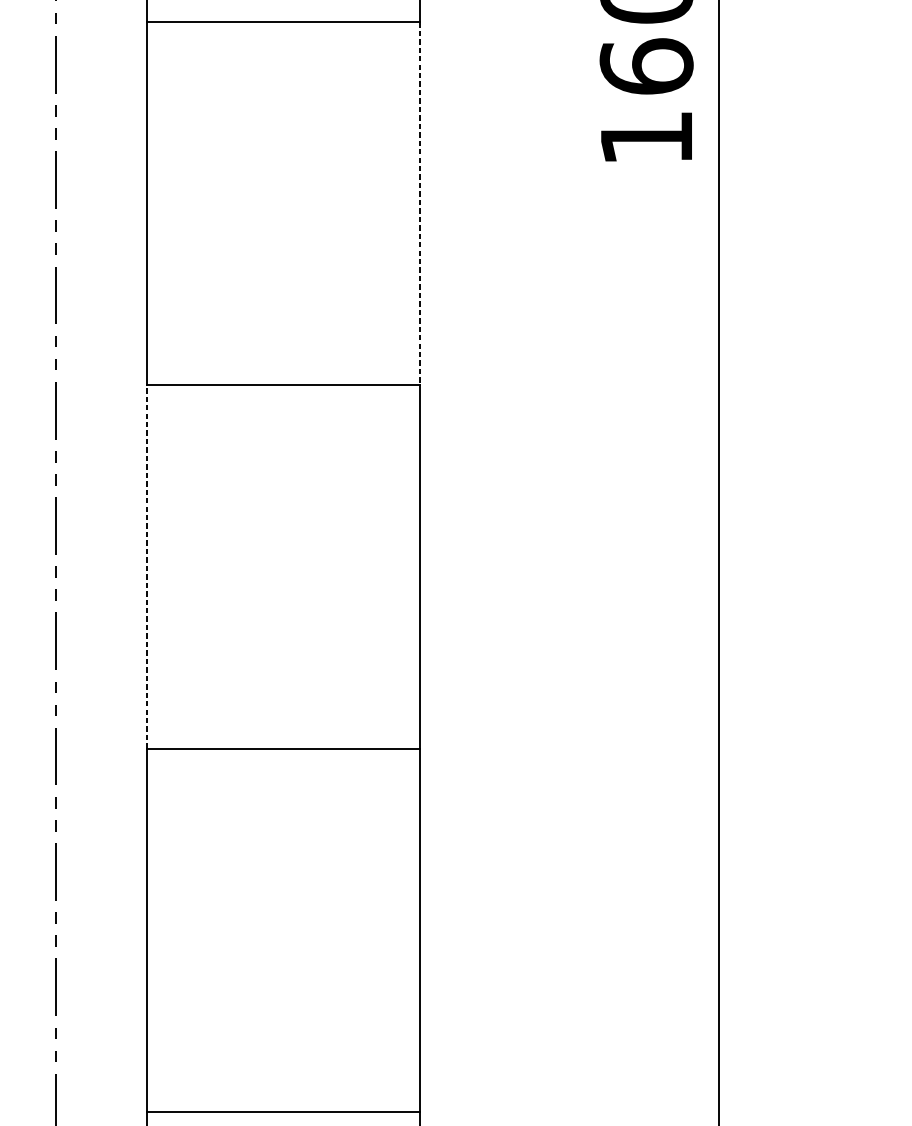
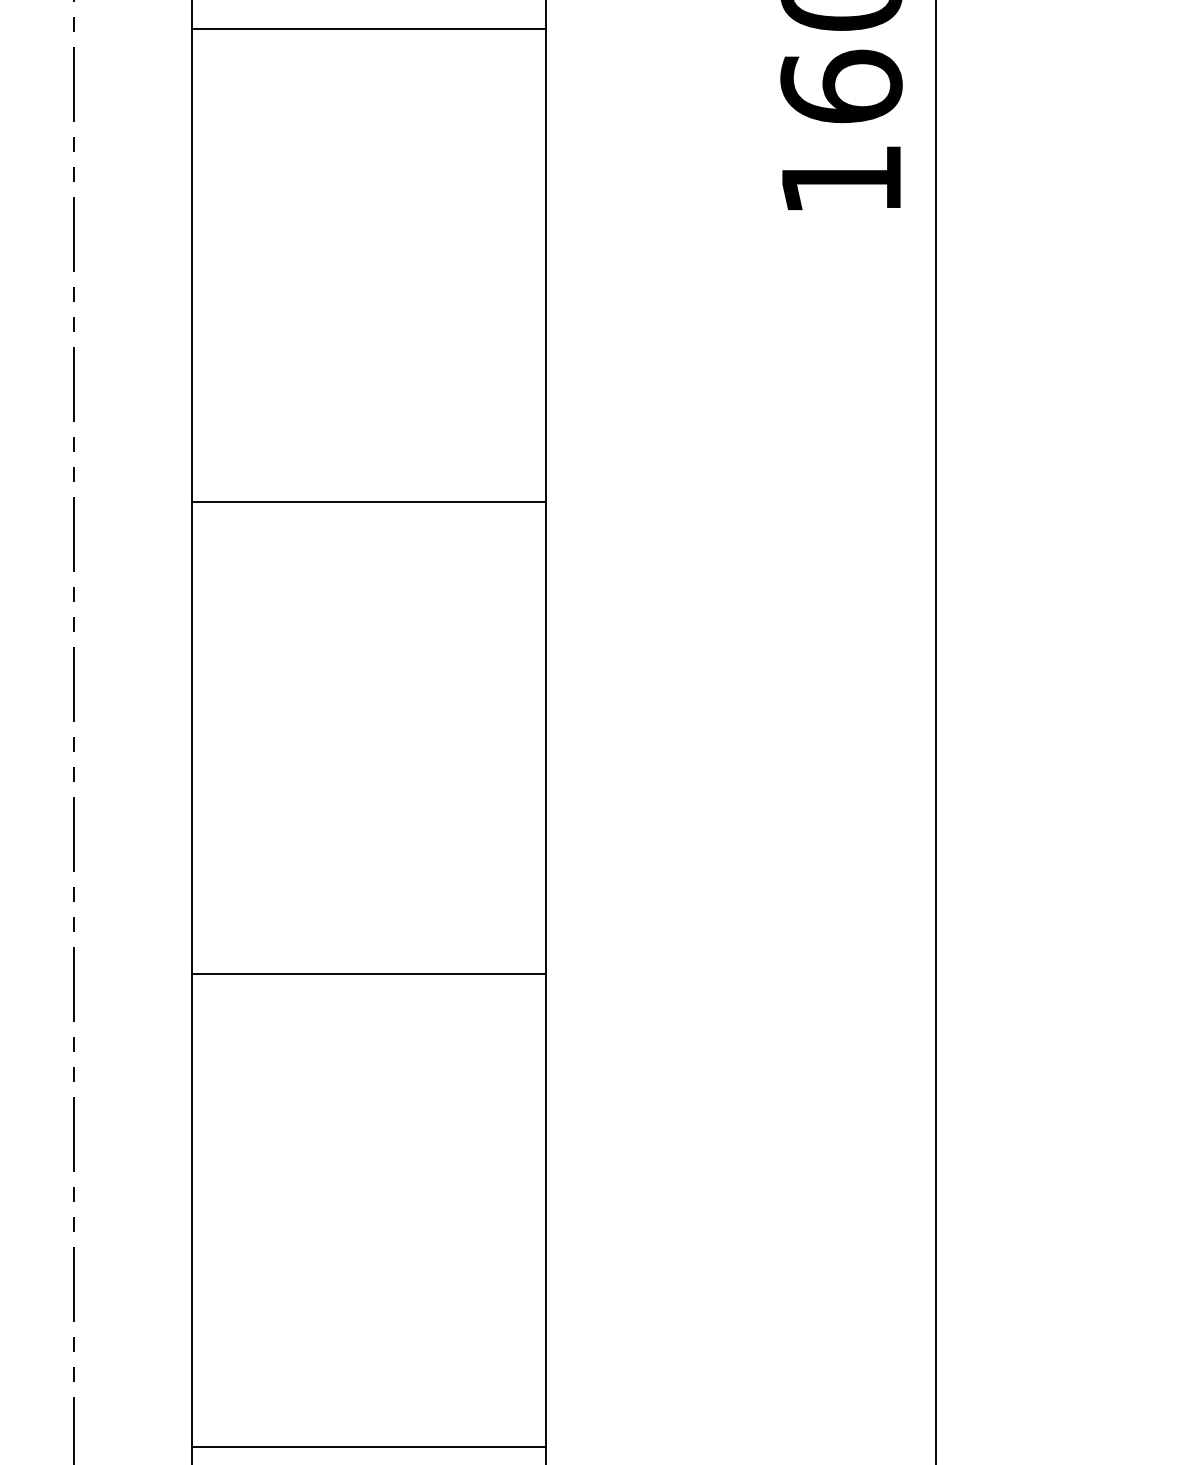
line: (419, 204) -> (546, 265), dashed -> solid
line: (146, 566) -> (191, 737), dashed -> solid

